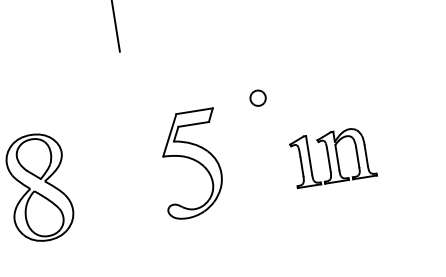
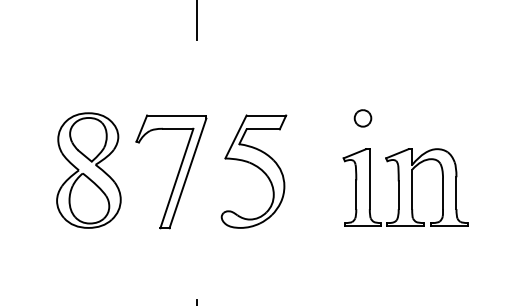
part: (257, 98) -> (362, 118), moved
part: (332, 157) -> (405, 187), size x1.43
part: (121, 177) -> (177, 173), added

